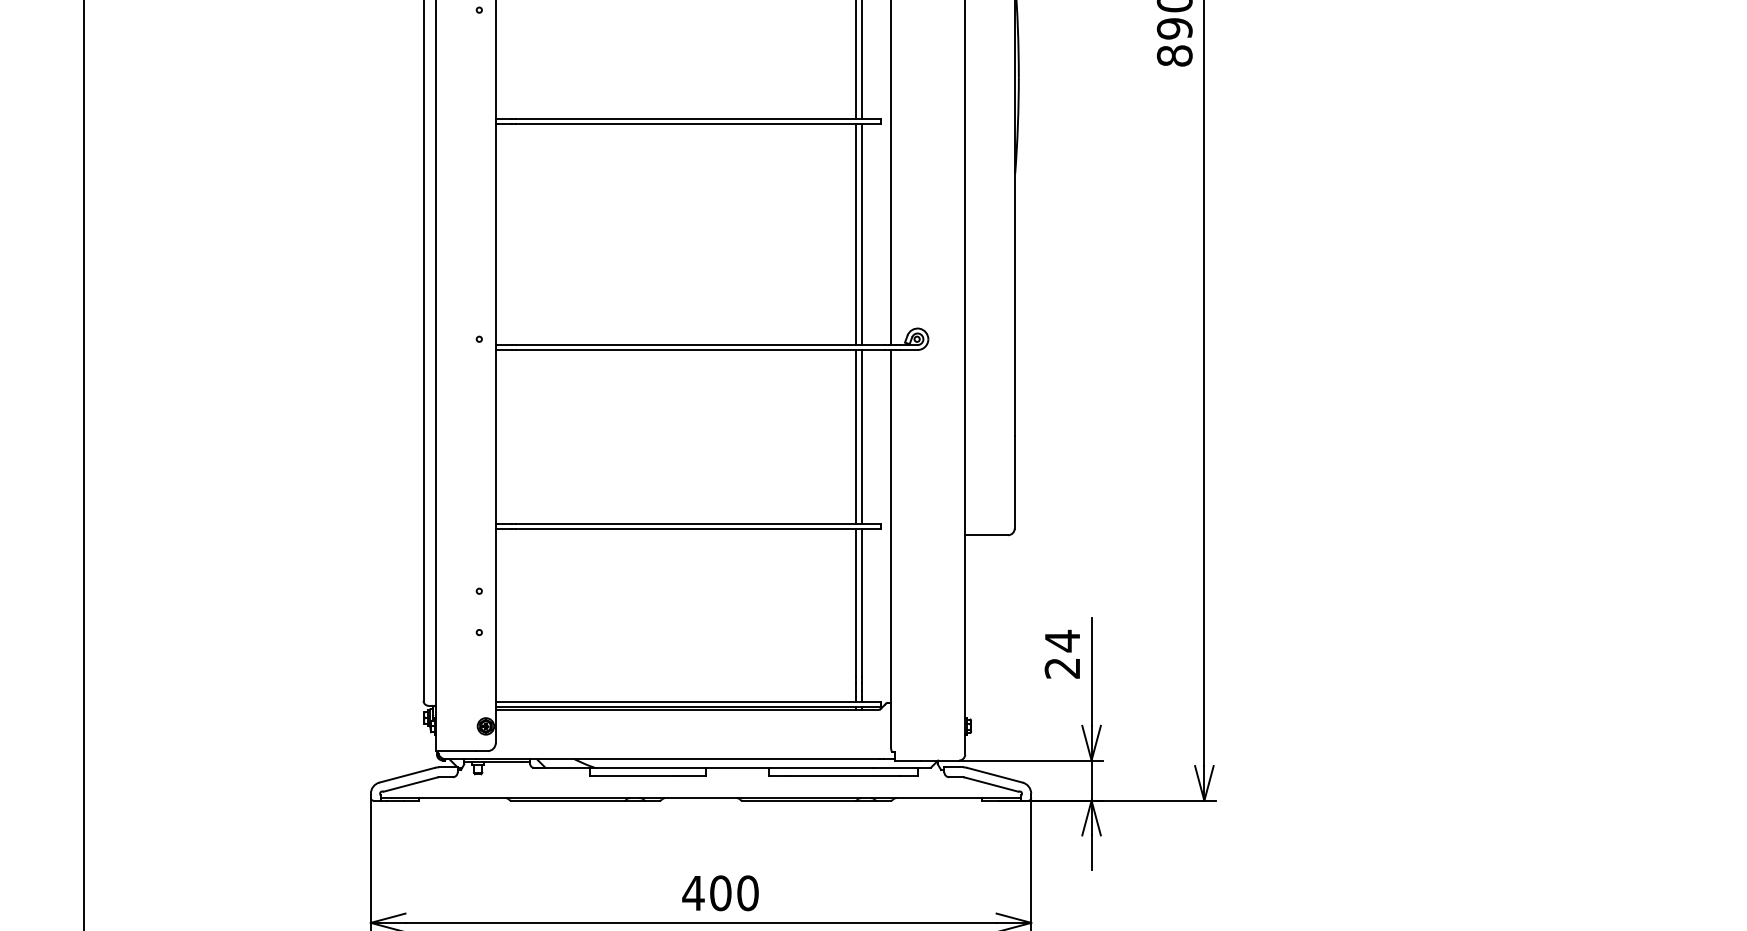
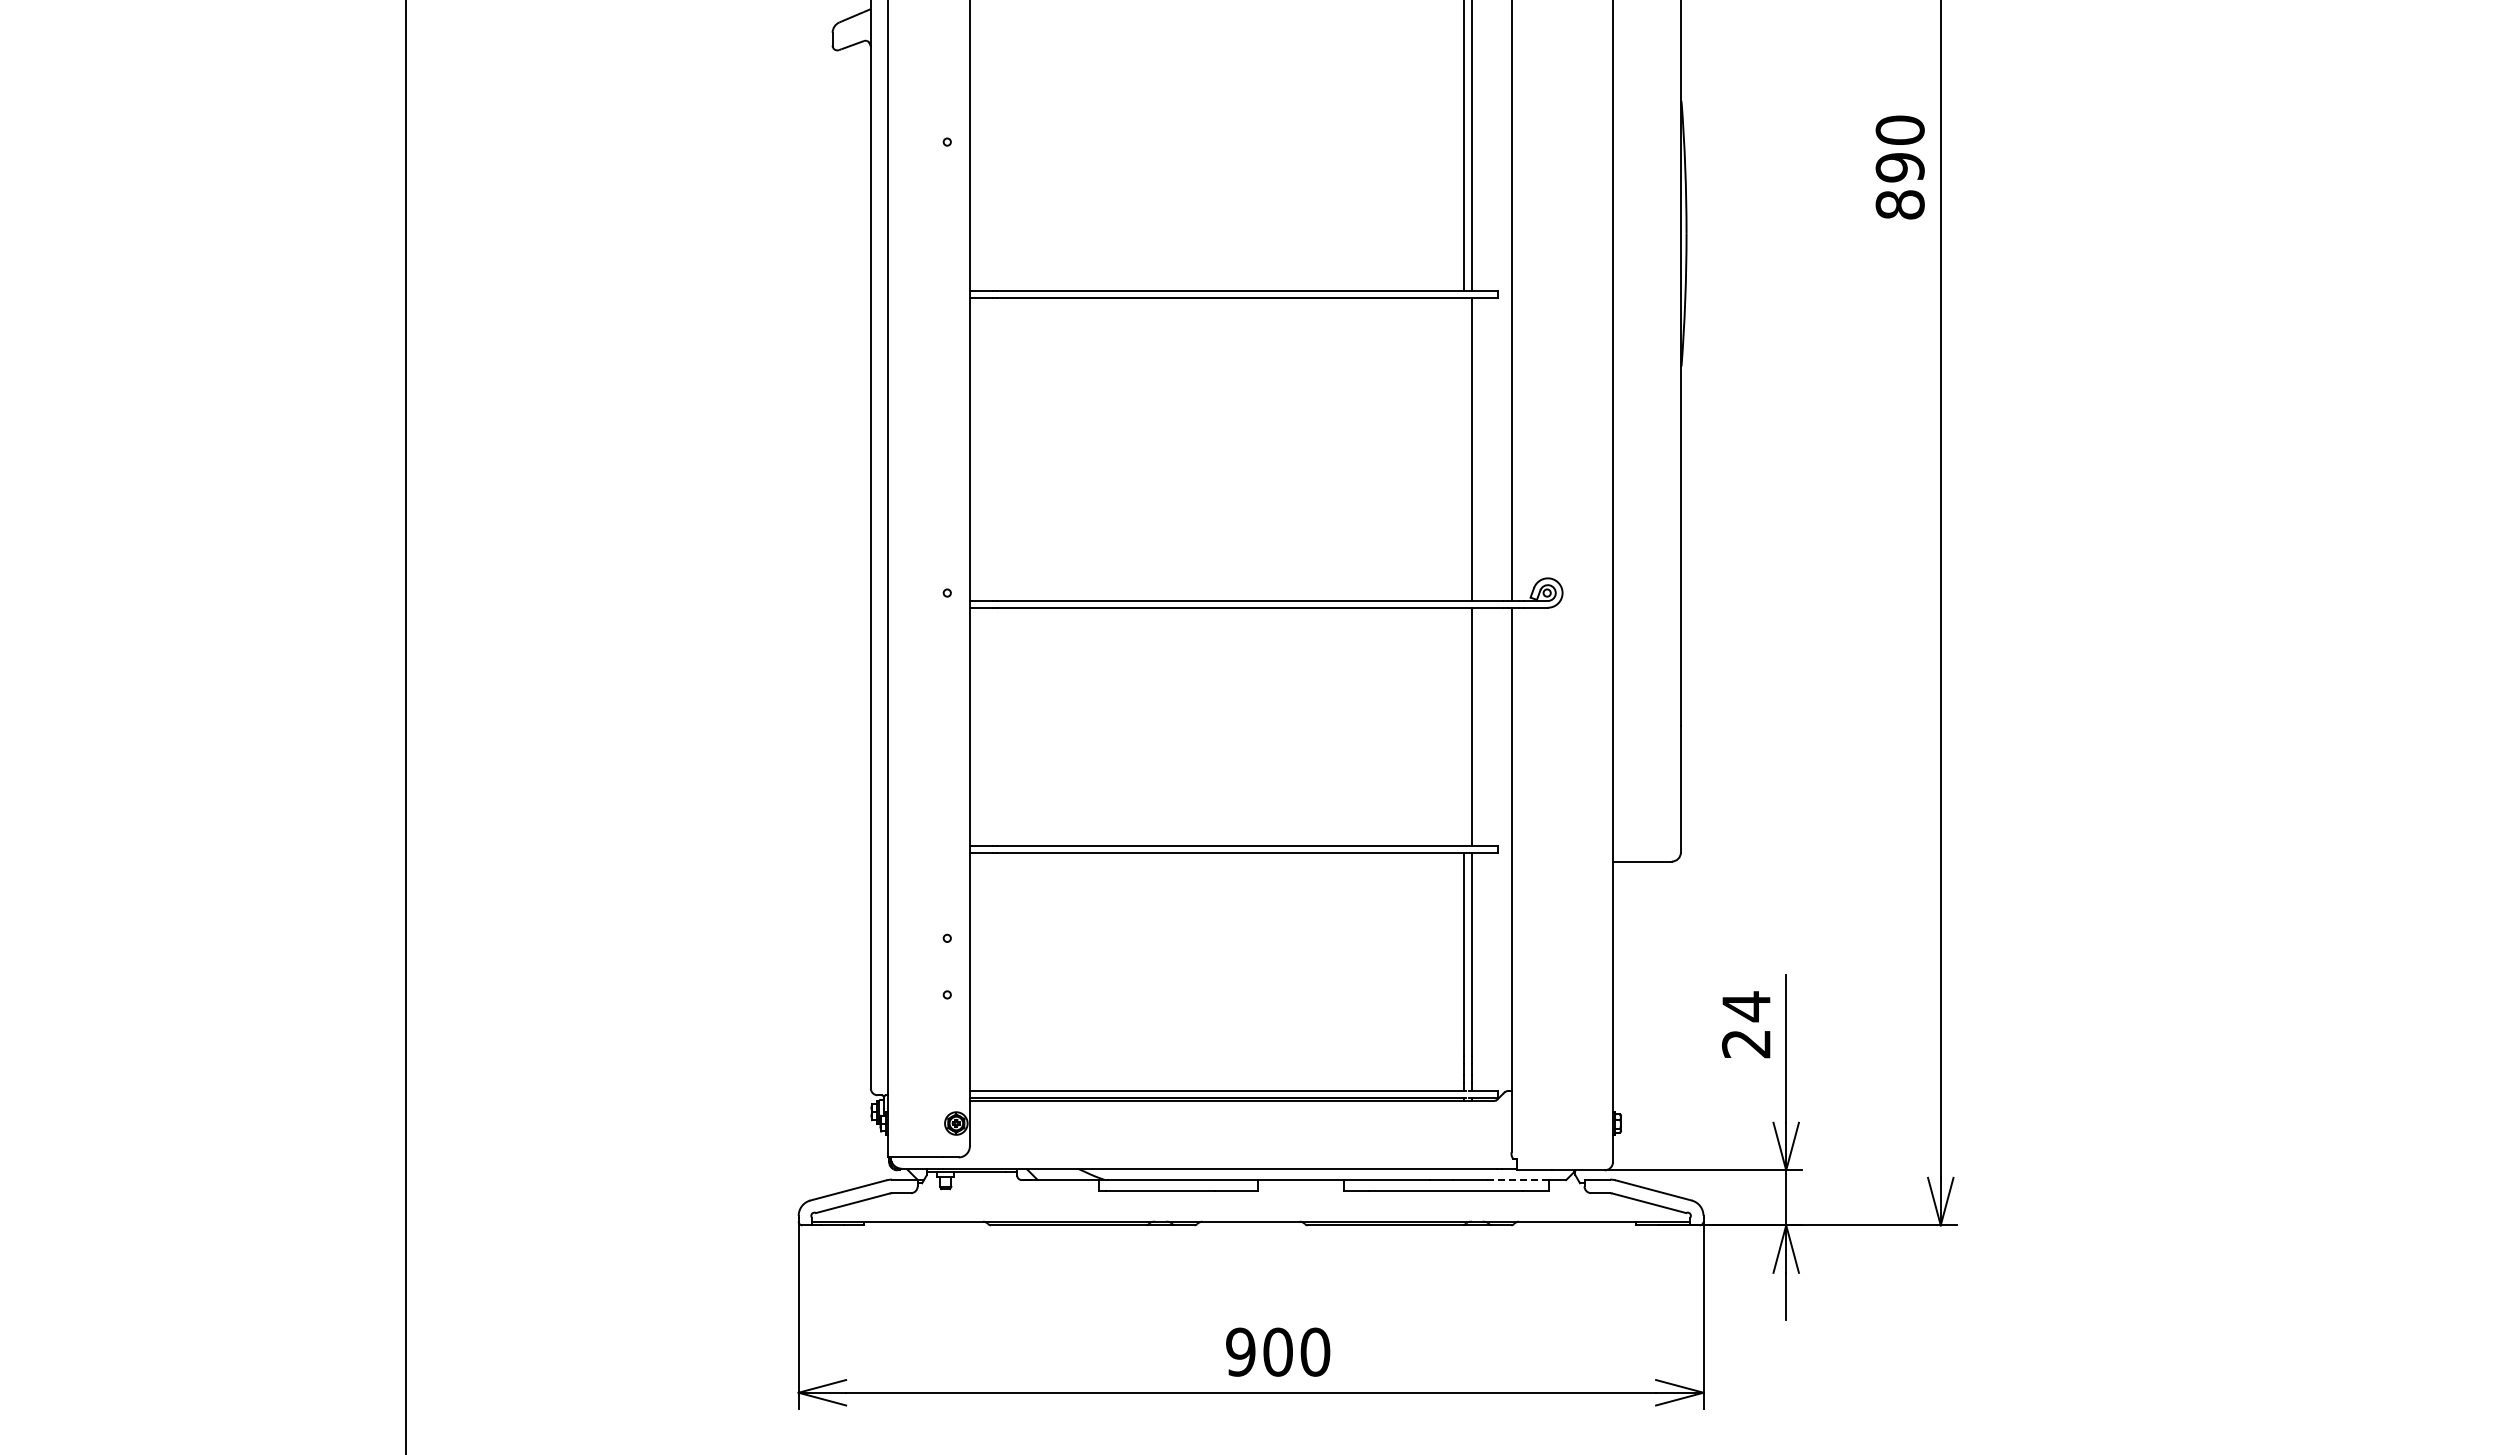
line: (856, 233) -> (1463, 448), removed
line: (856, 436) -> (1463, 726), removed
line: (894, 767) -> (1515, 1180), solid -> dashed
text: (693, 892) -> (1240, 1351), 400 -> 900

